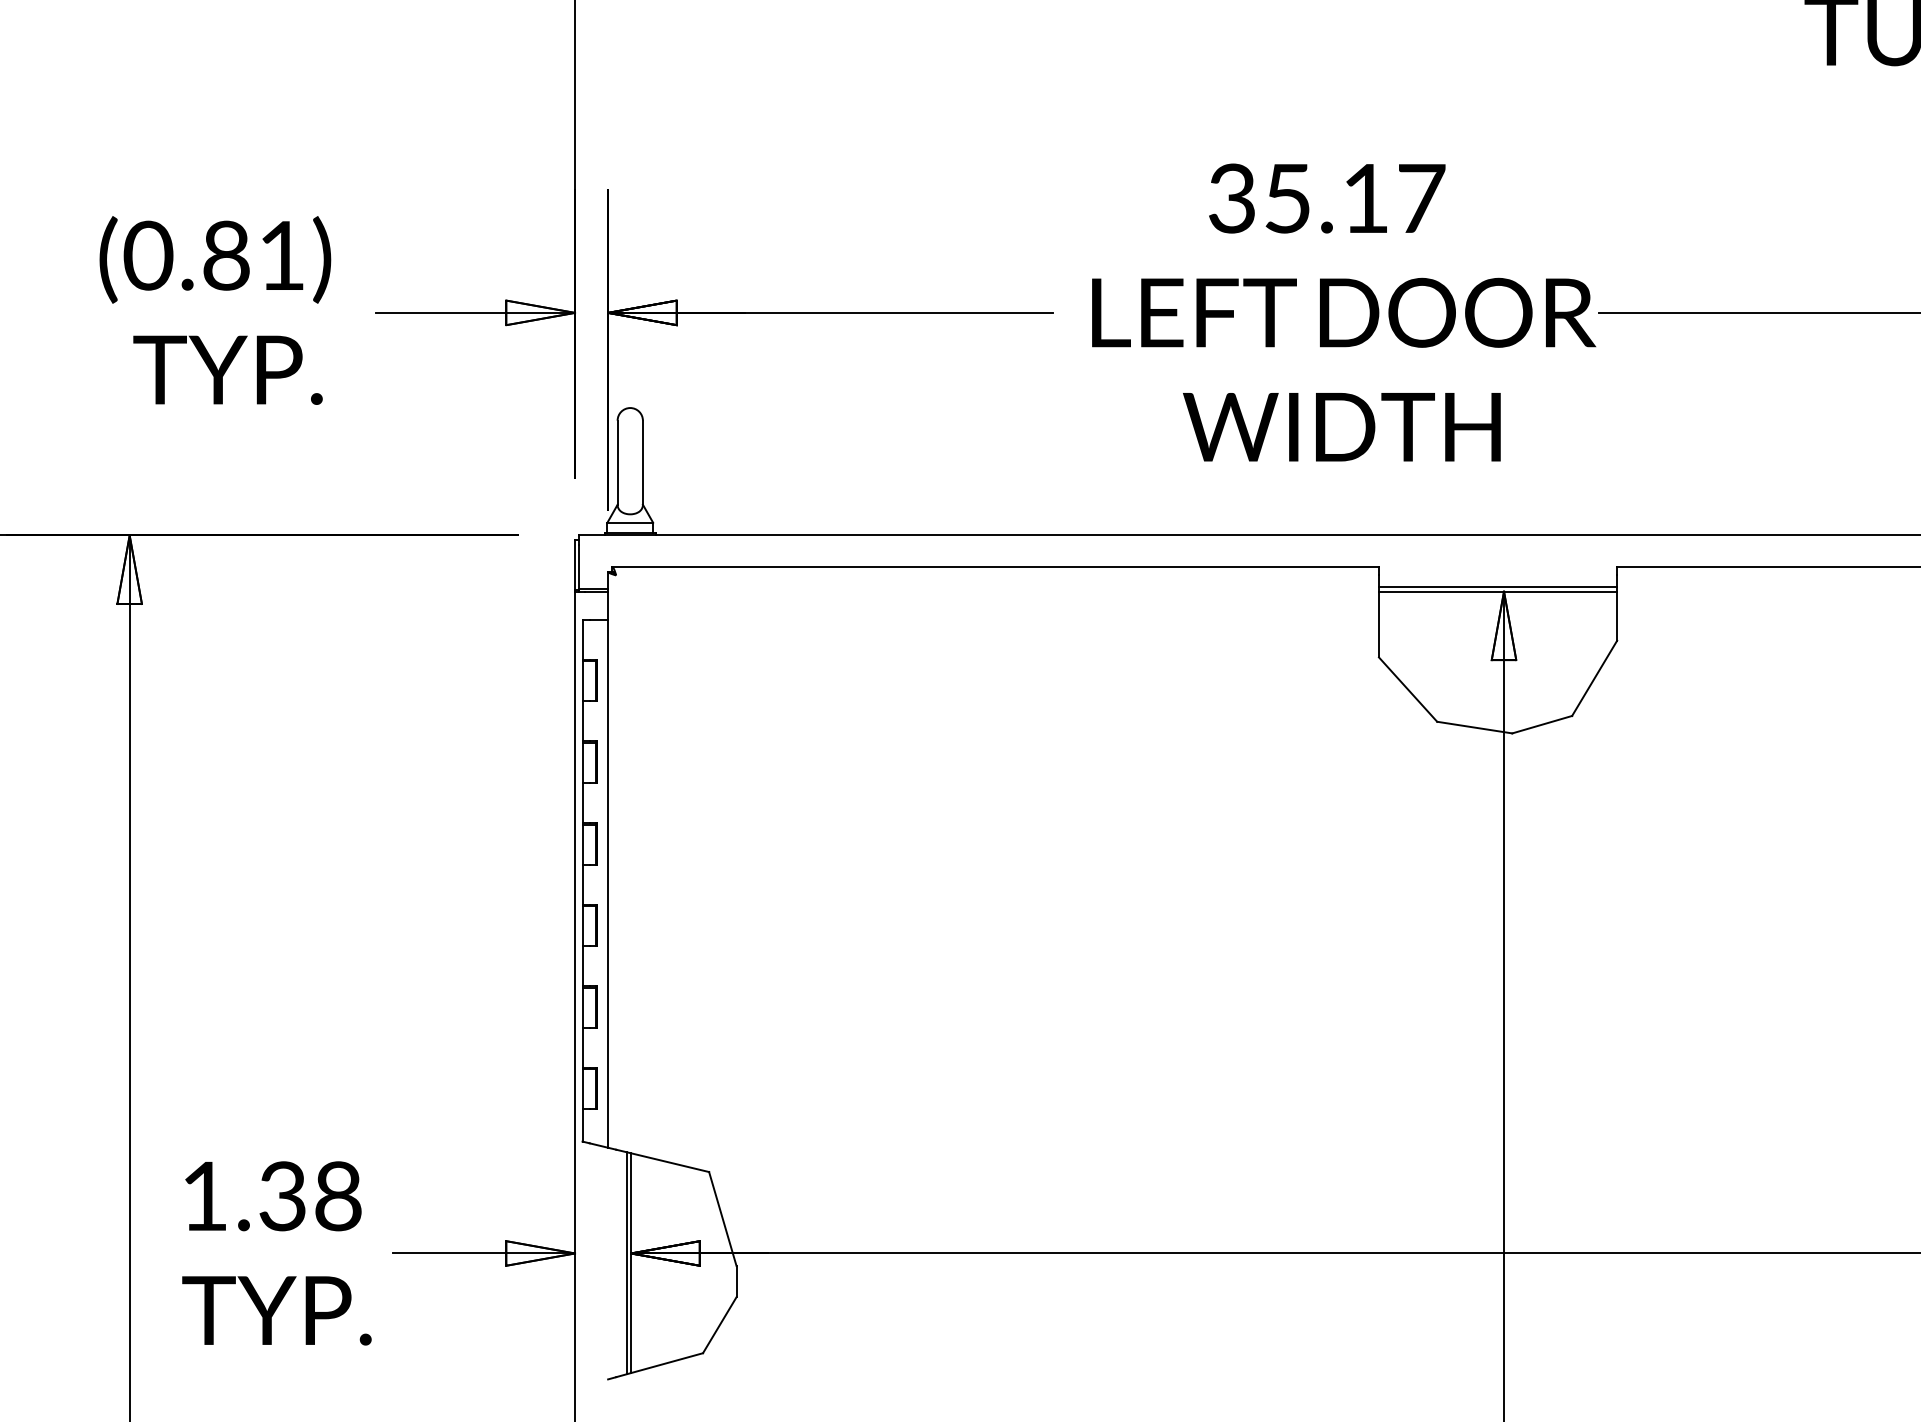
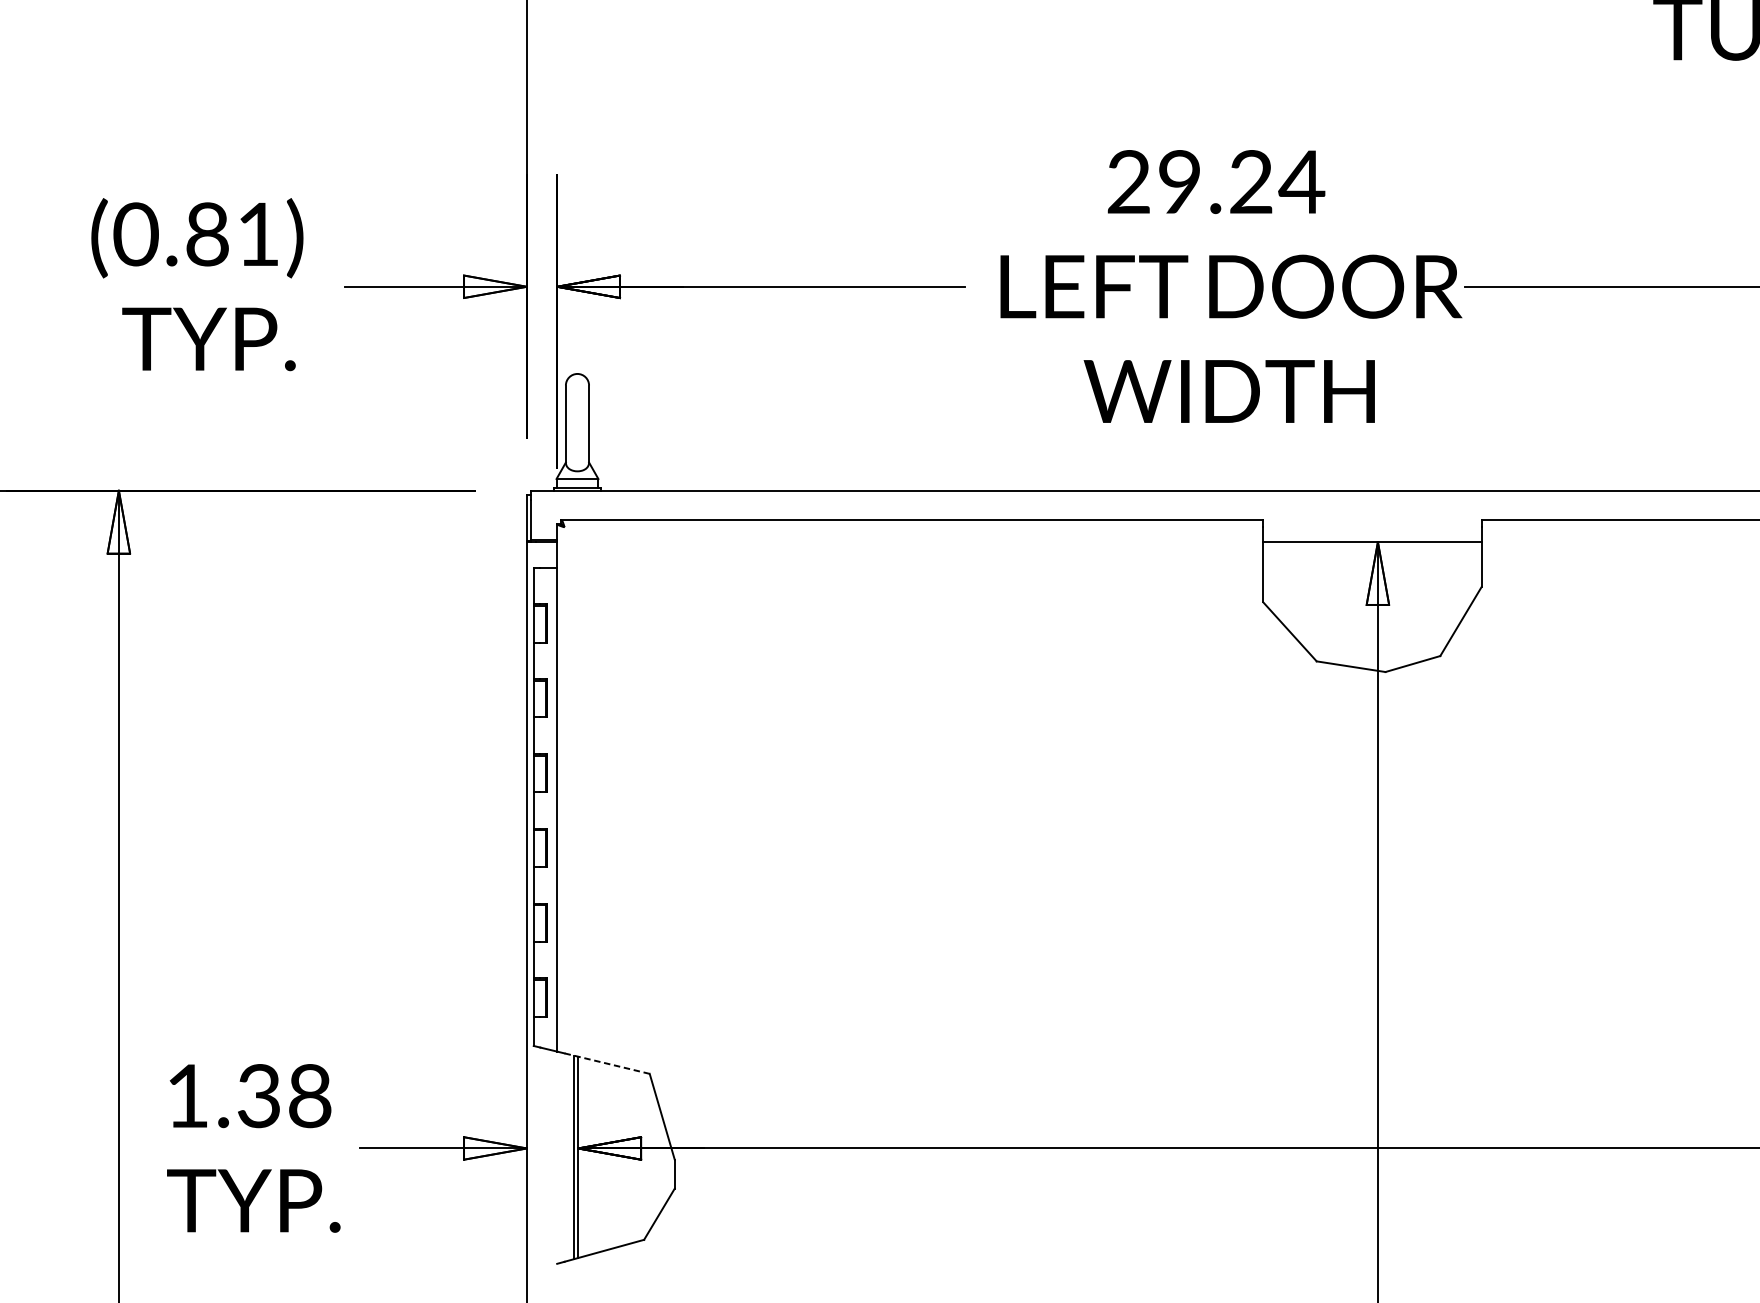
text: (1327, 198) -> (1216, 181), 35.17 -> 29.24
line: (1497, 587) -> (1371, 538), removed
line: (662, 1160) -> (607, 1063), solid -> dashed

